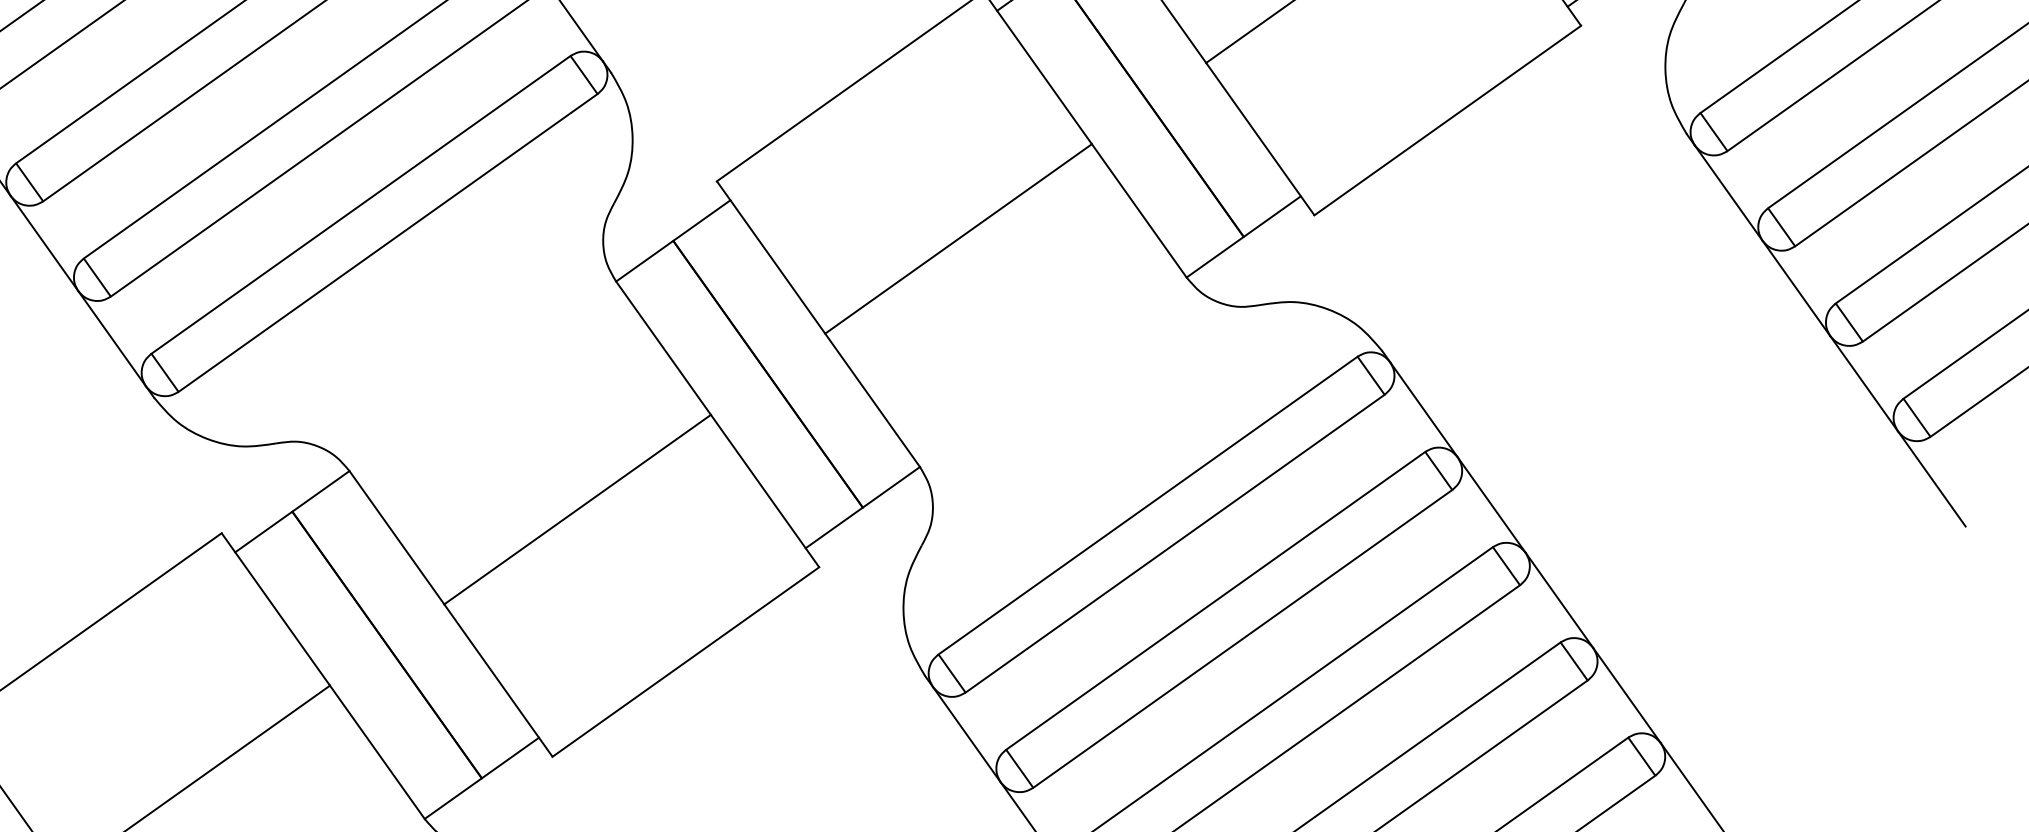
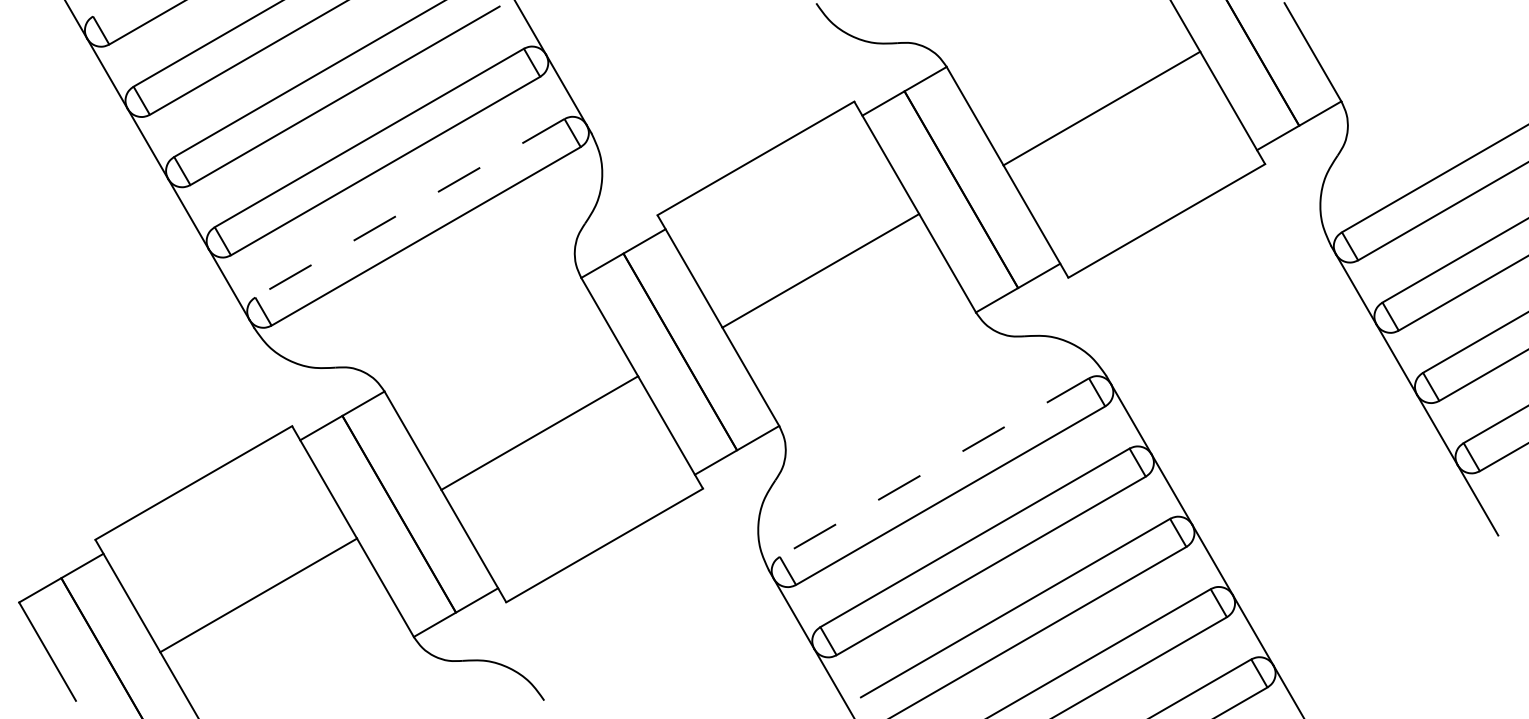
line: (360, 205) -> (409, 208), solid -> dashed
line: (1146, 505) -> (933, 467), solid -> dashed

